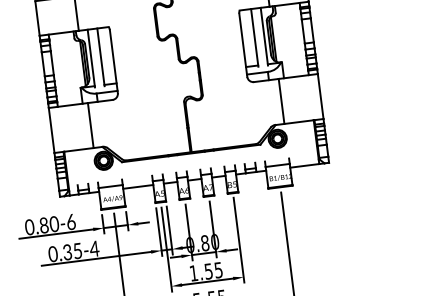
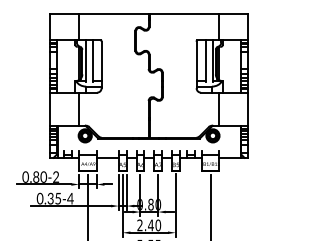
text: (71, 221) -> (56, 176), 0.80-6 -> 0.80-2
text: (206, 271) -> (149, 225), 1.55 -> 2.40

